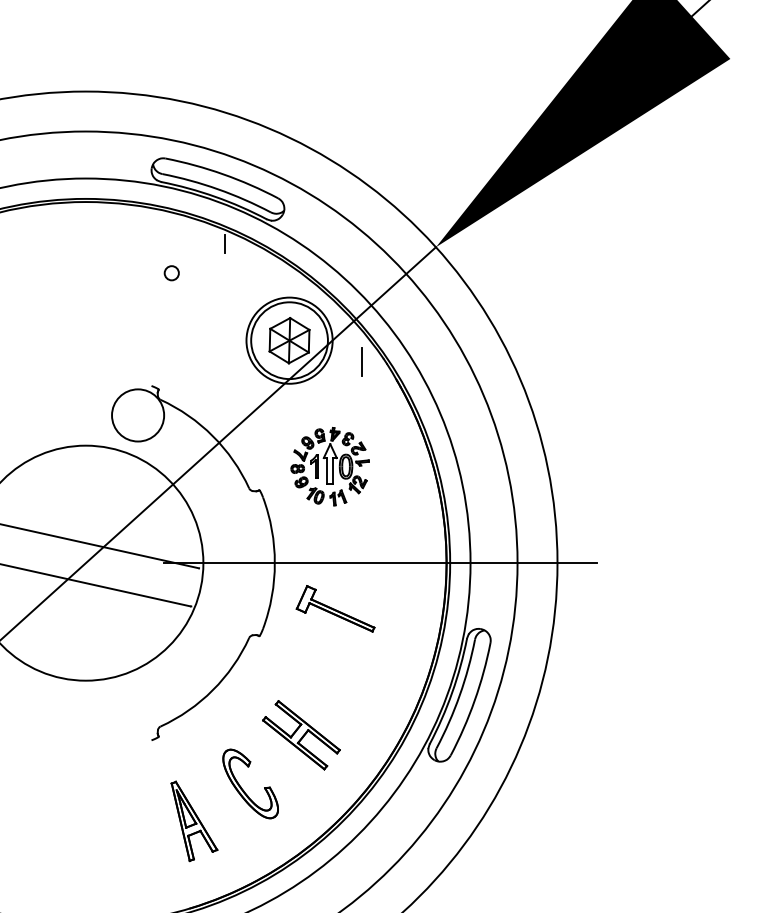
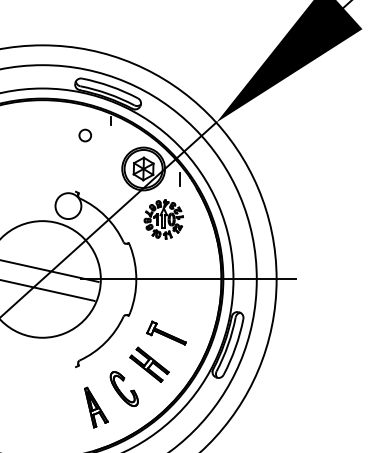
circle: (170, 273) -> (84, 135), size x1.67
part: (329, 466) -> (163, 219), moved
part: (335, 607) -> (166, 332), moved

